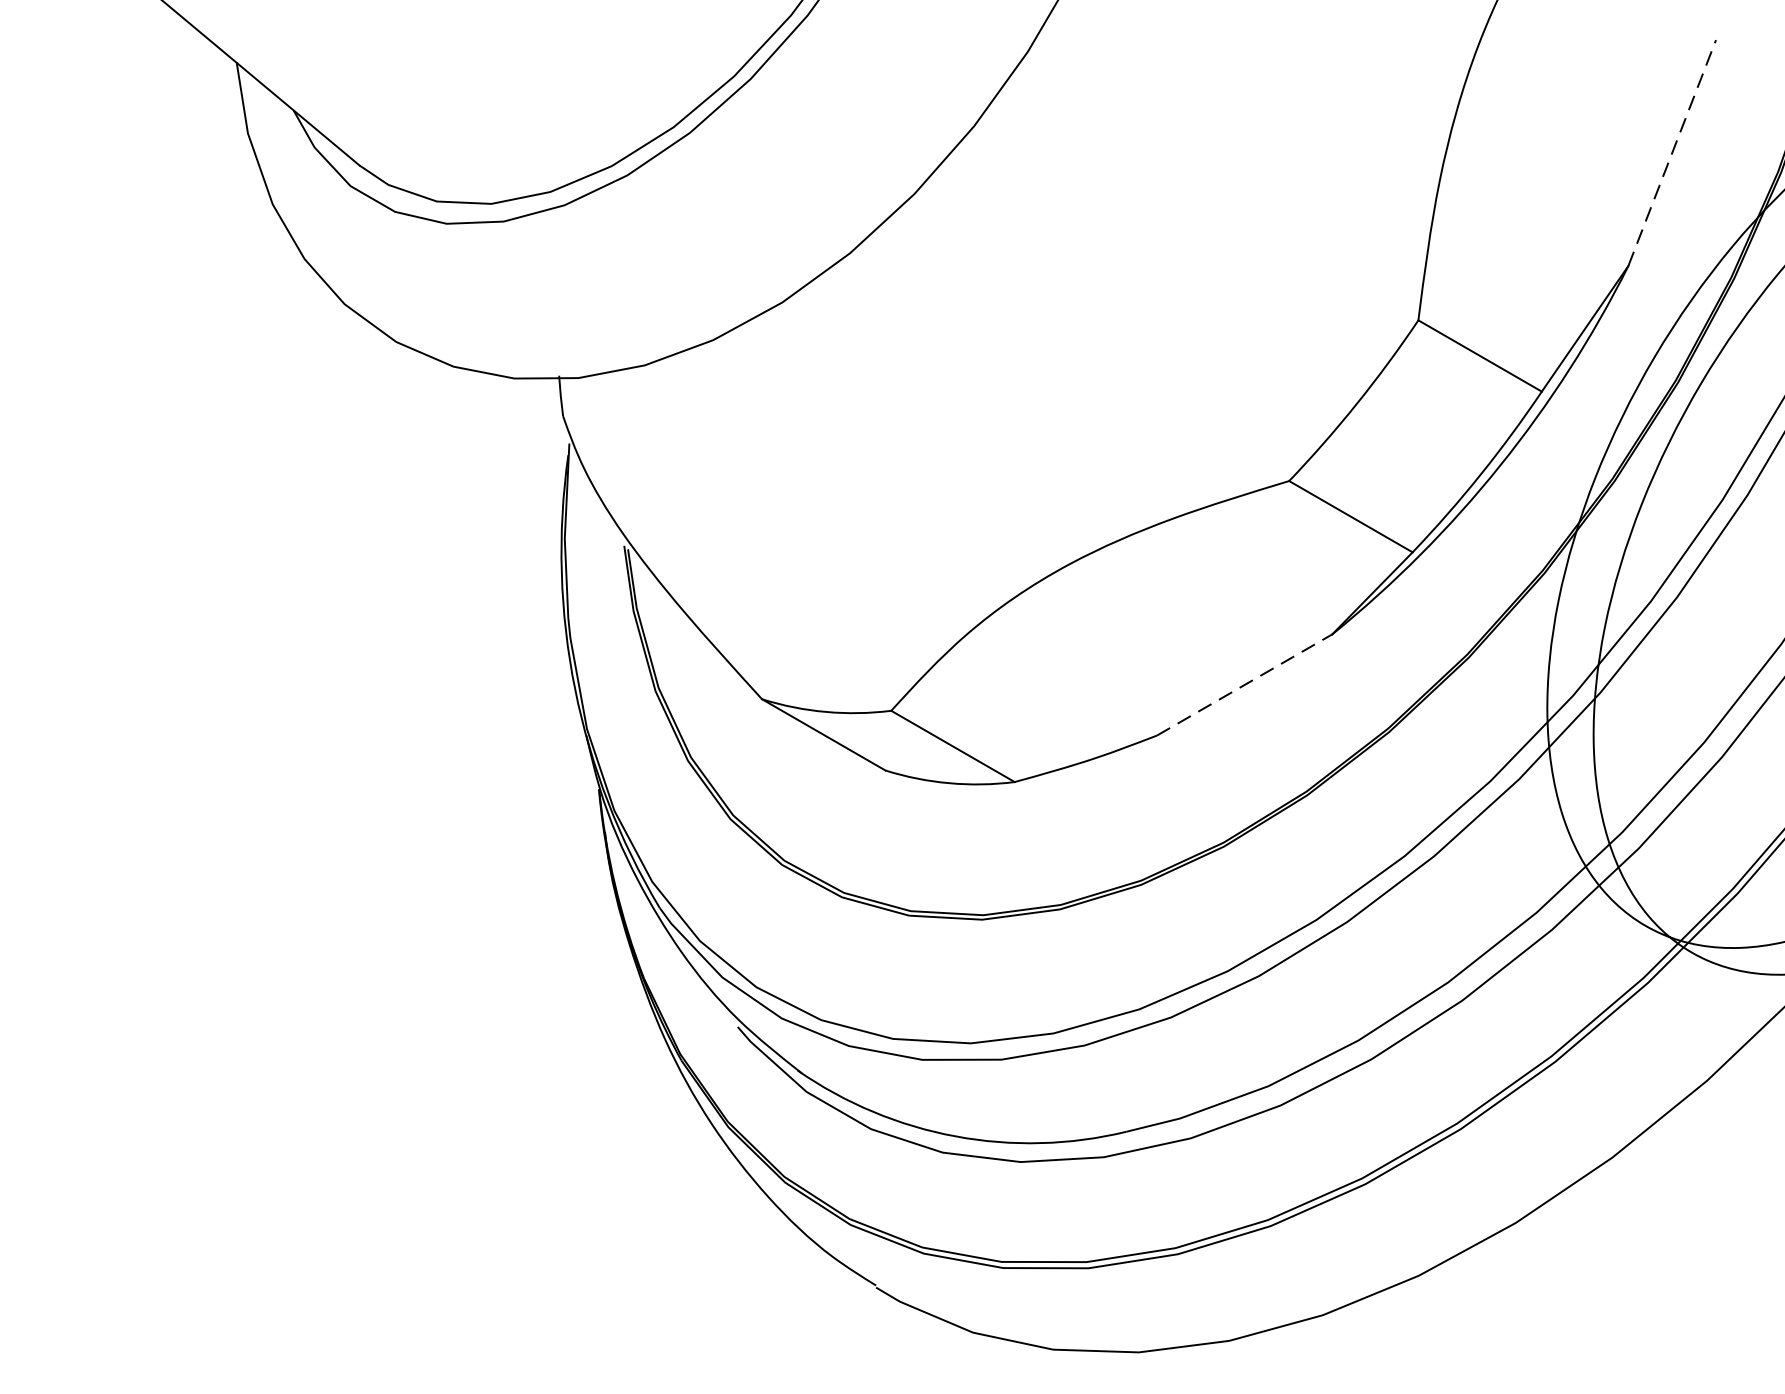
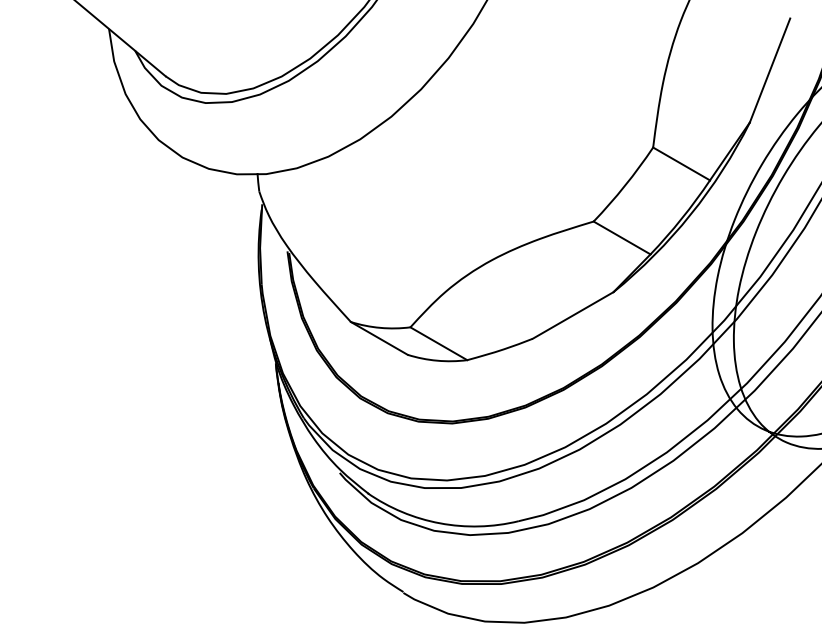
line: (1673, 153) -> (770, 70), dashed -> solid
line: (1245, 685) -> (573, 315), dashed -> solid

